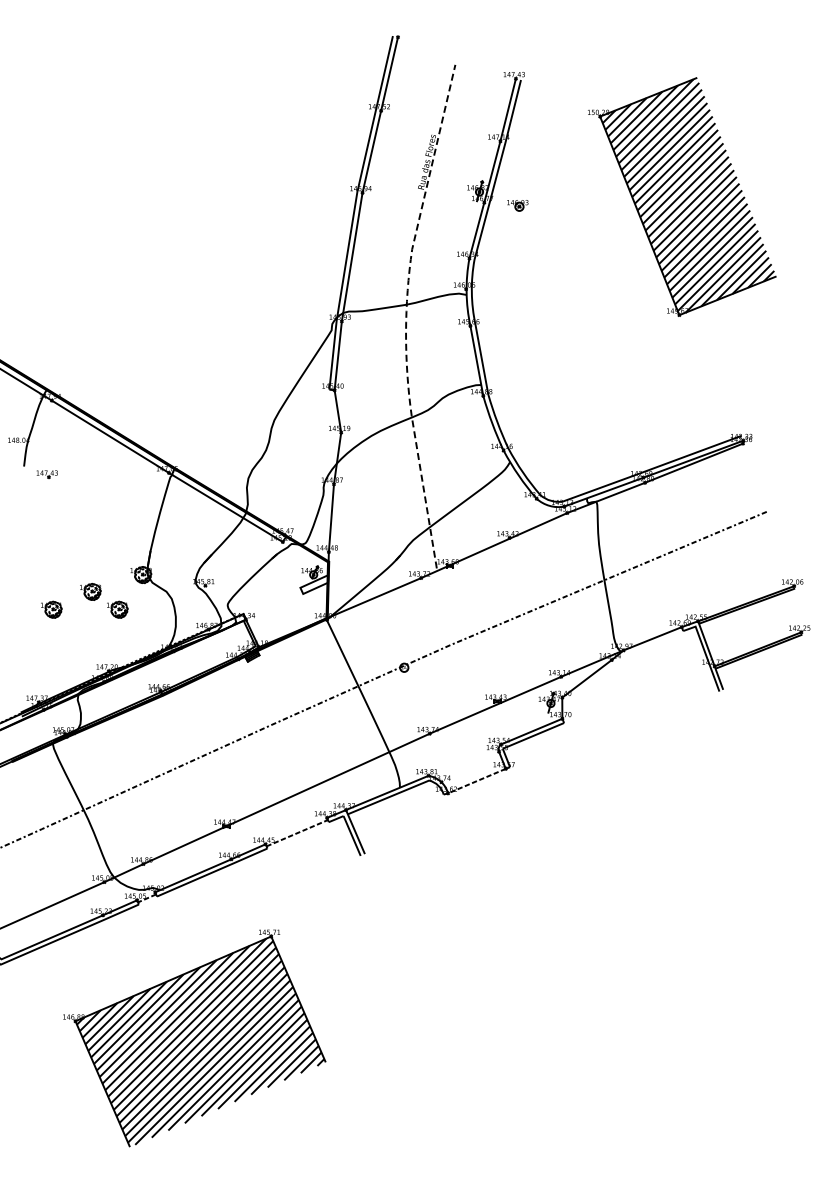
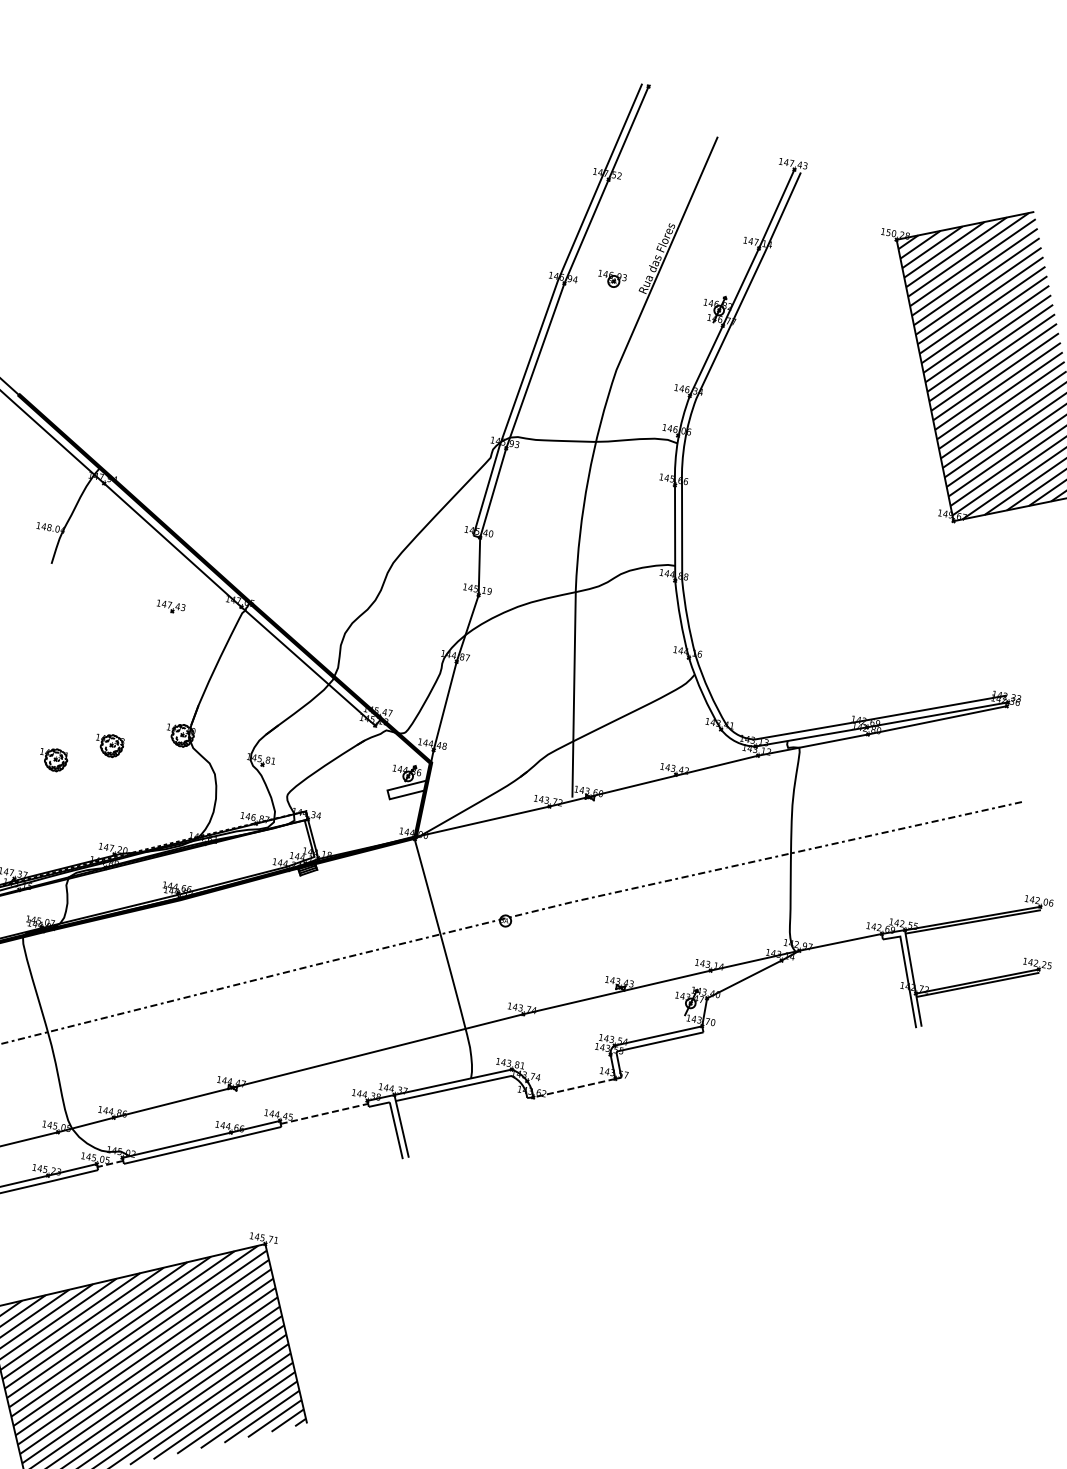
part: (517, 205) -> (611, 279), moved
line: (406, 315) -> (593, 456), dashed -> solid
part: (46, 474) -> (169, 607), moved
part: (117, 609) -> (140, 775), removed

